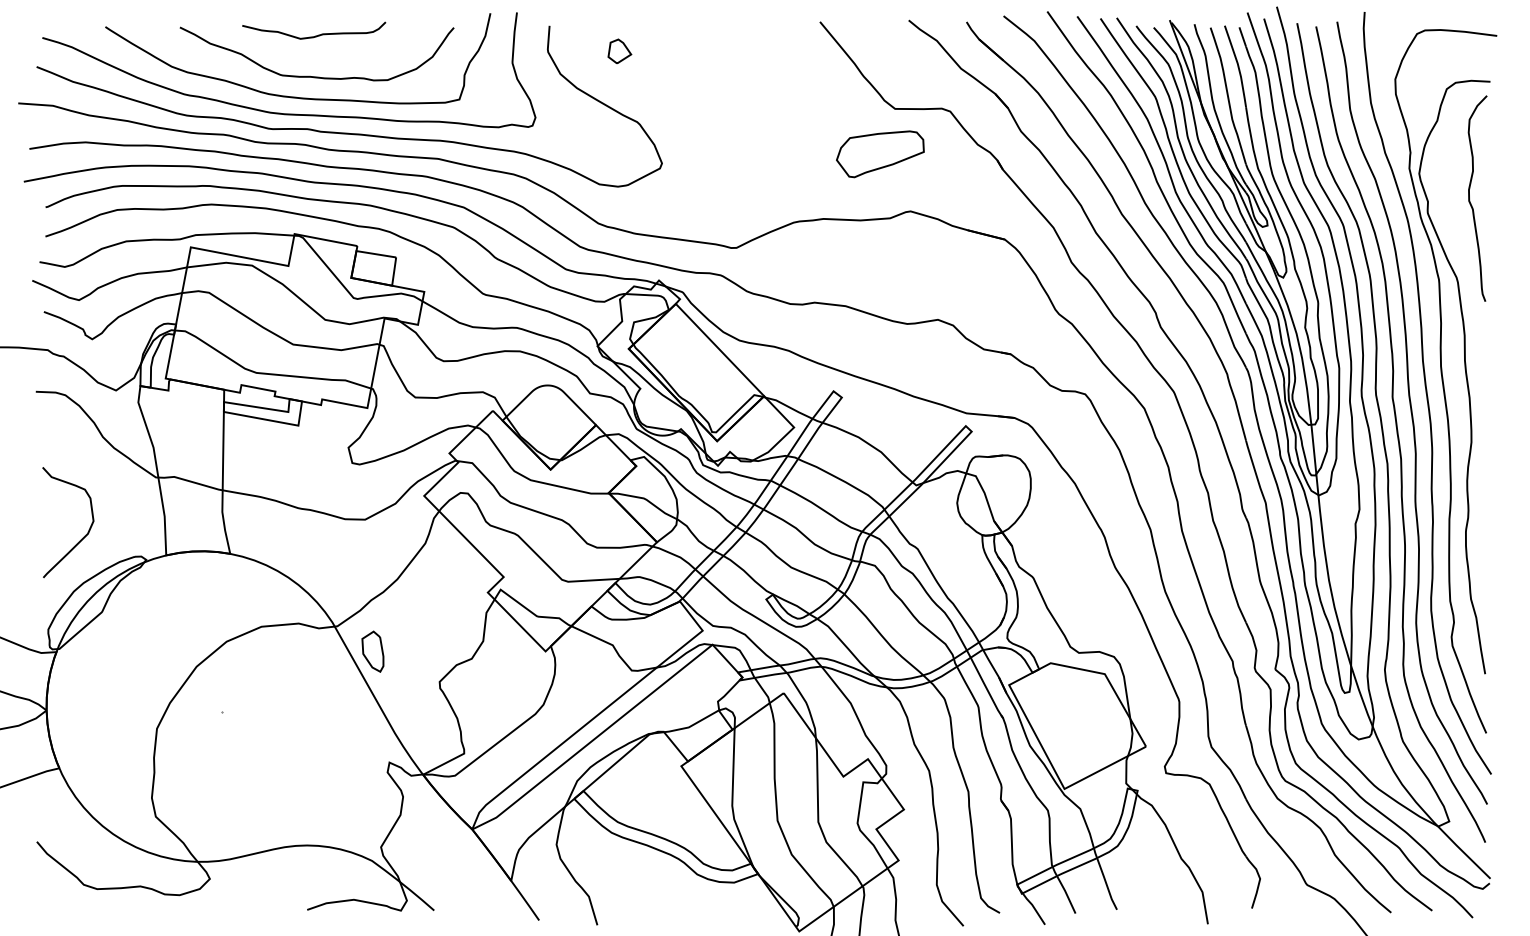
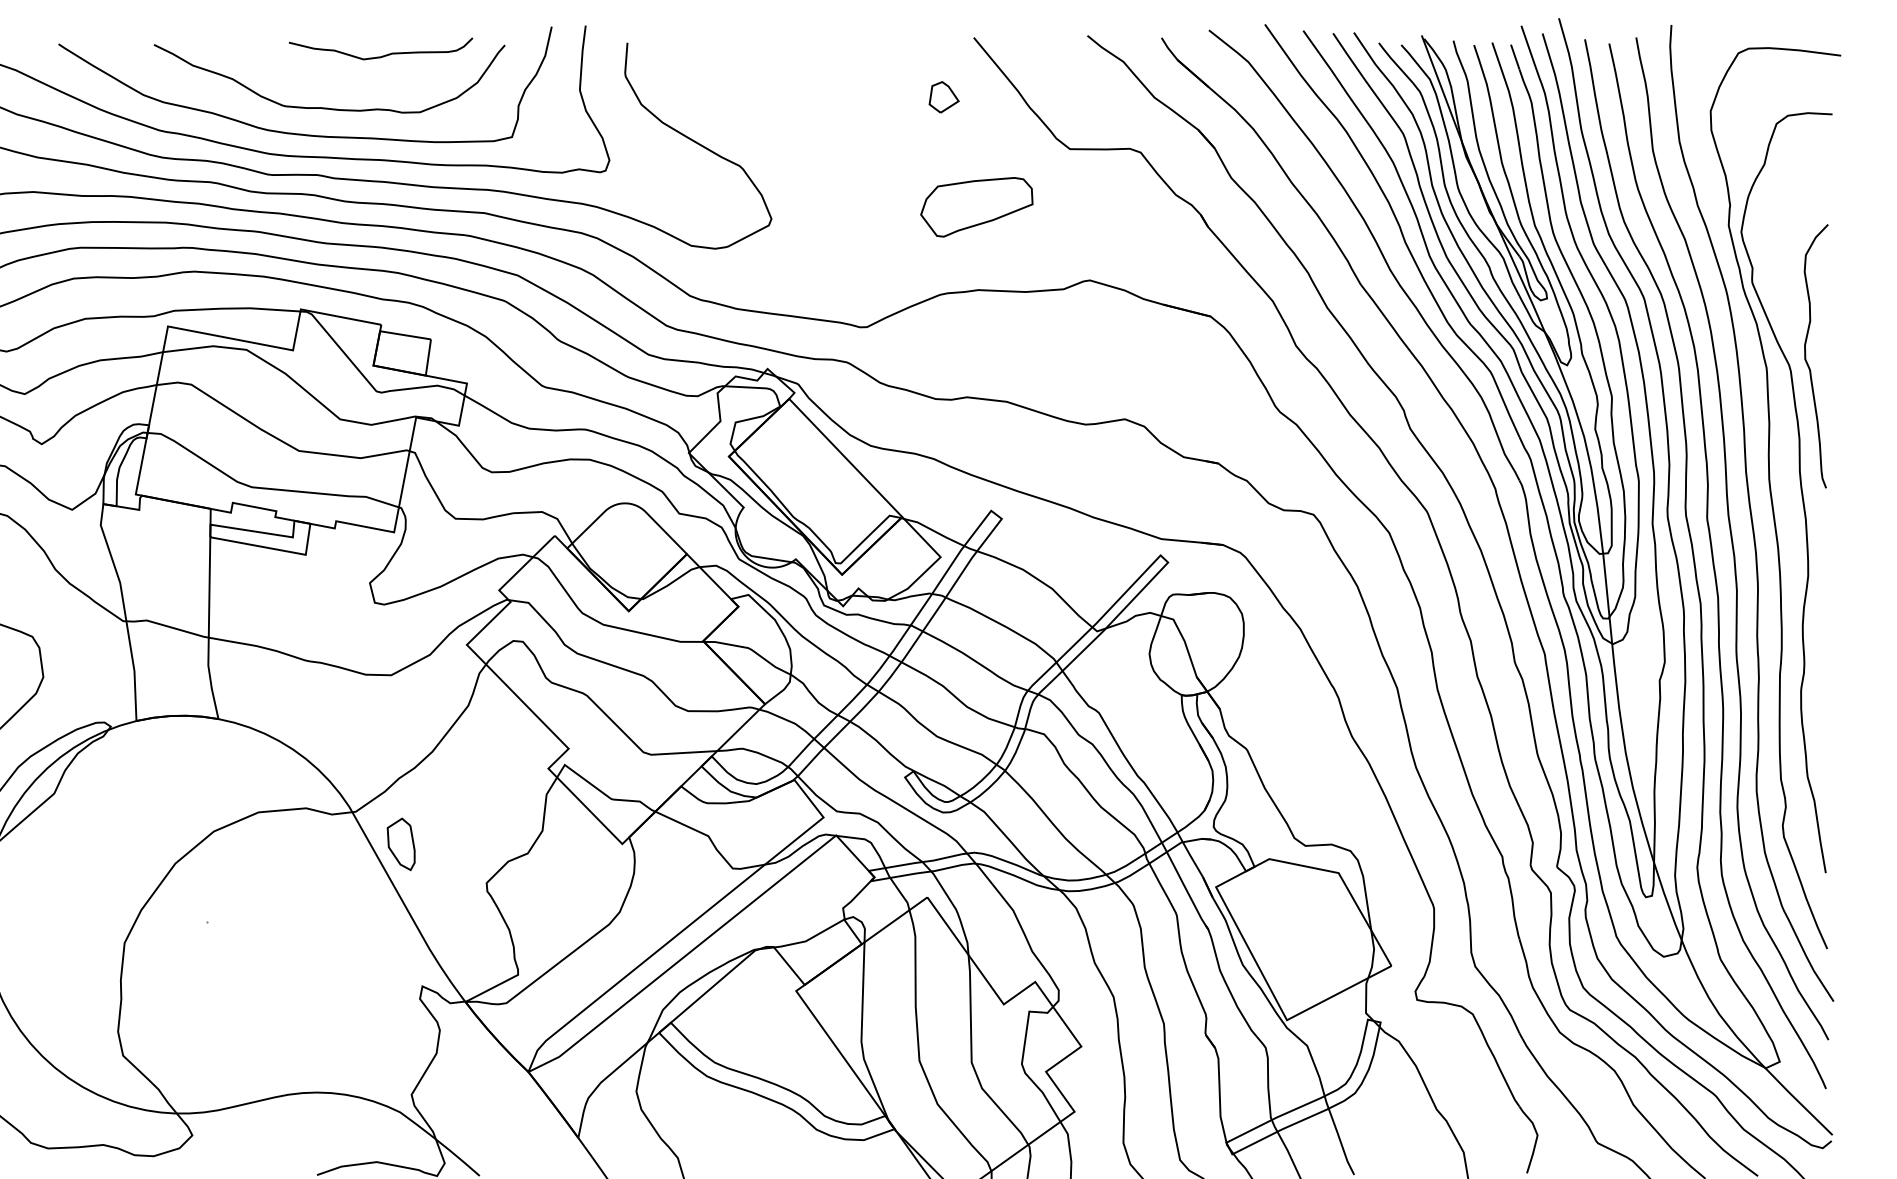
curve: (315, 35) -> (382, 55), moved
part: (619, 50) -> (943, 96), moved
part: (880, 154) -> (977, 207), moved
curve: (1470, 199) -> (1806, 357), moved

